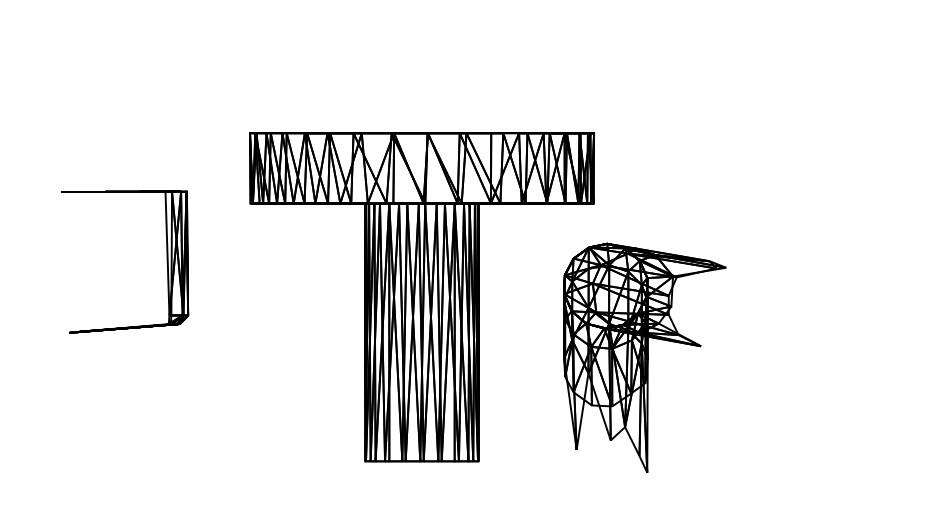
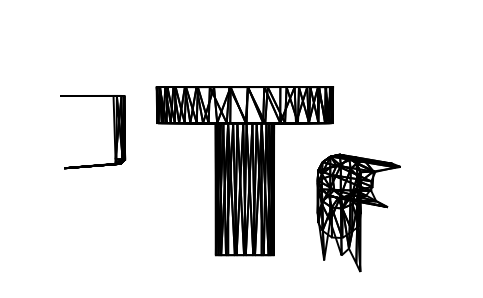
part: (165, 262) -> (113, 132), moved
part: (643, 356) -> (358, 212), moved

